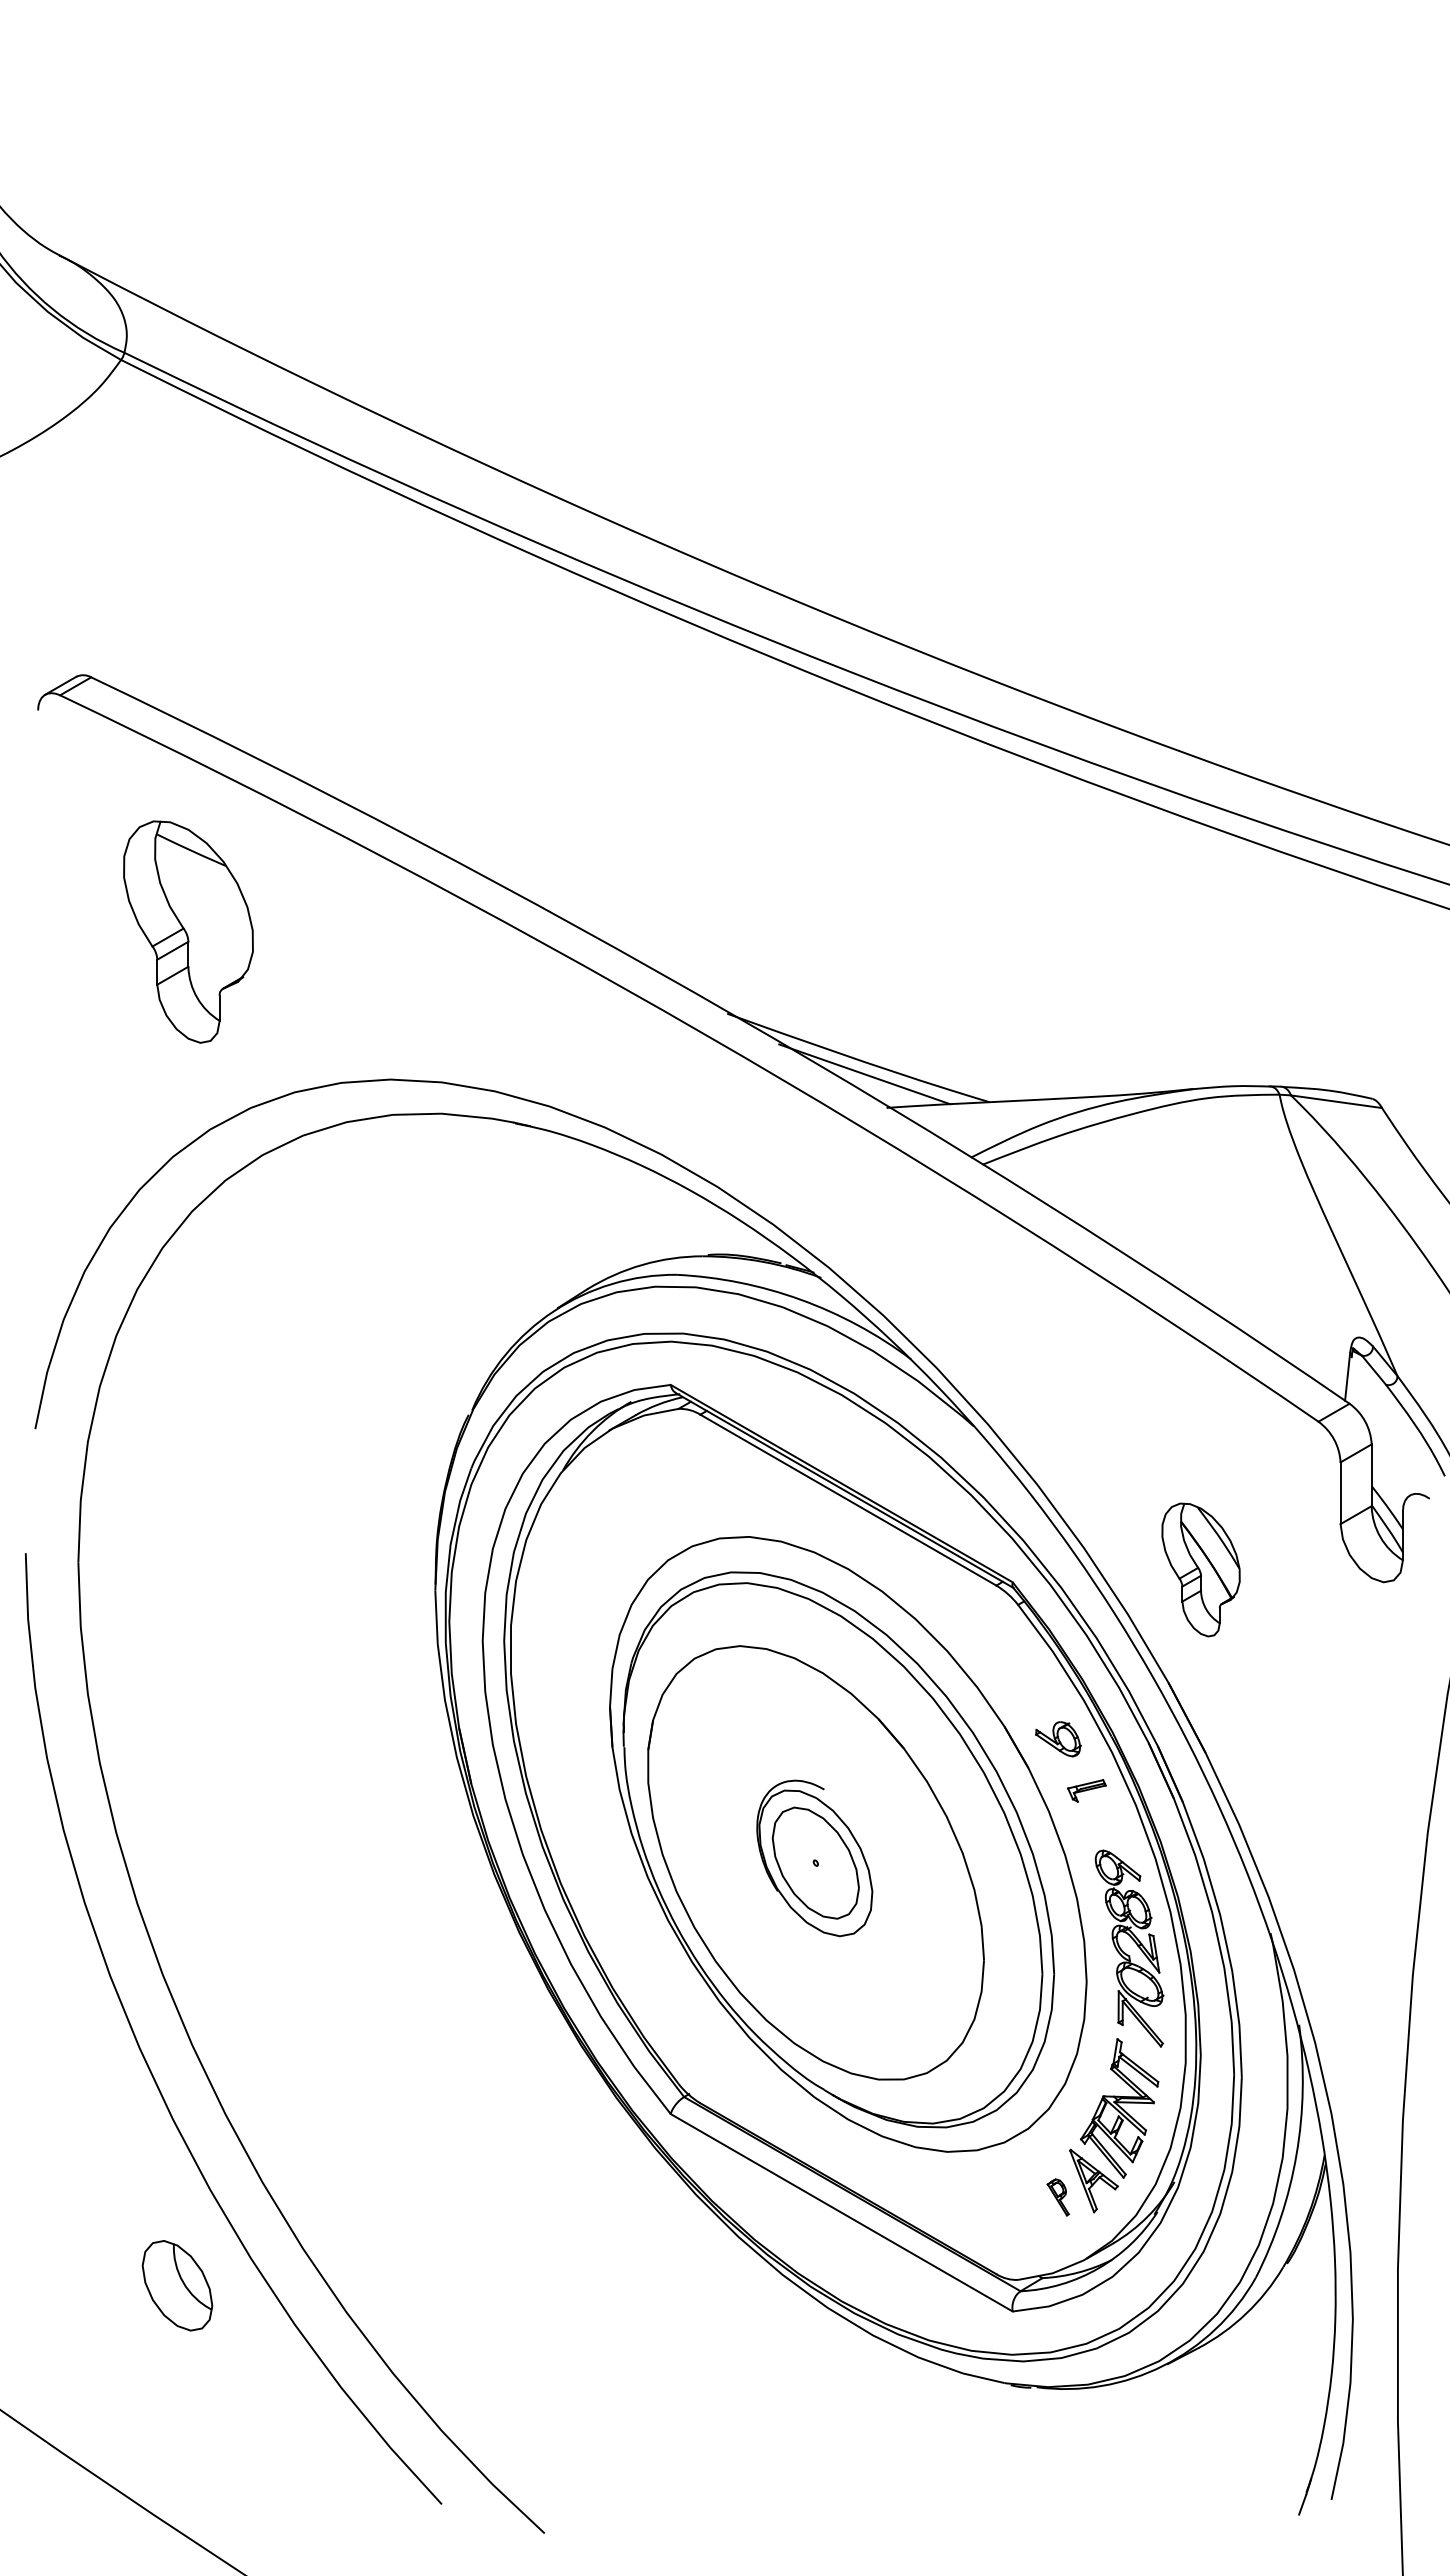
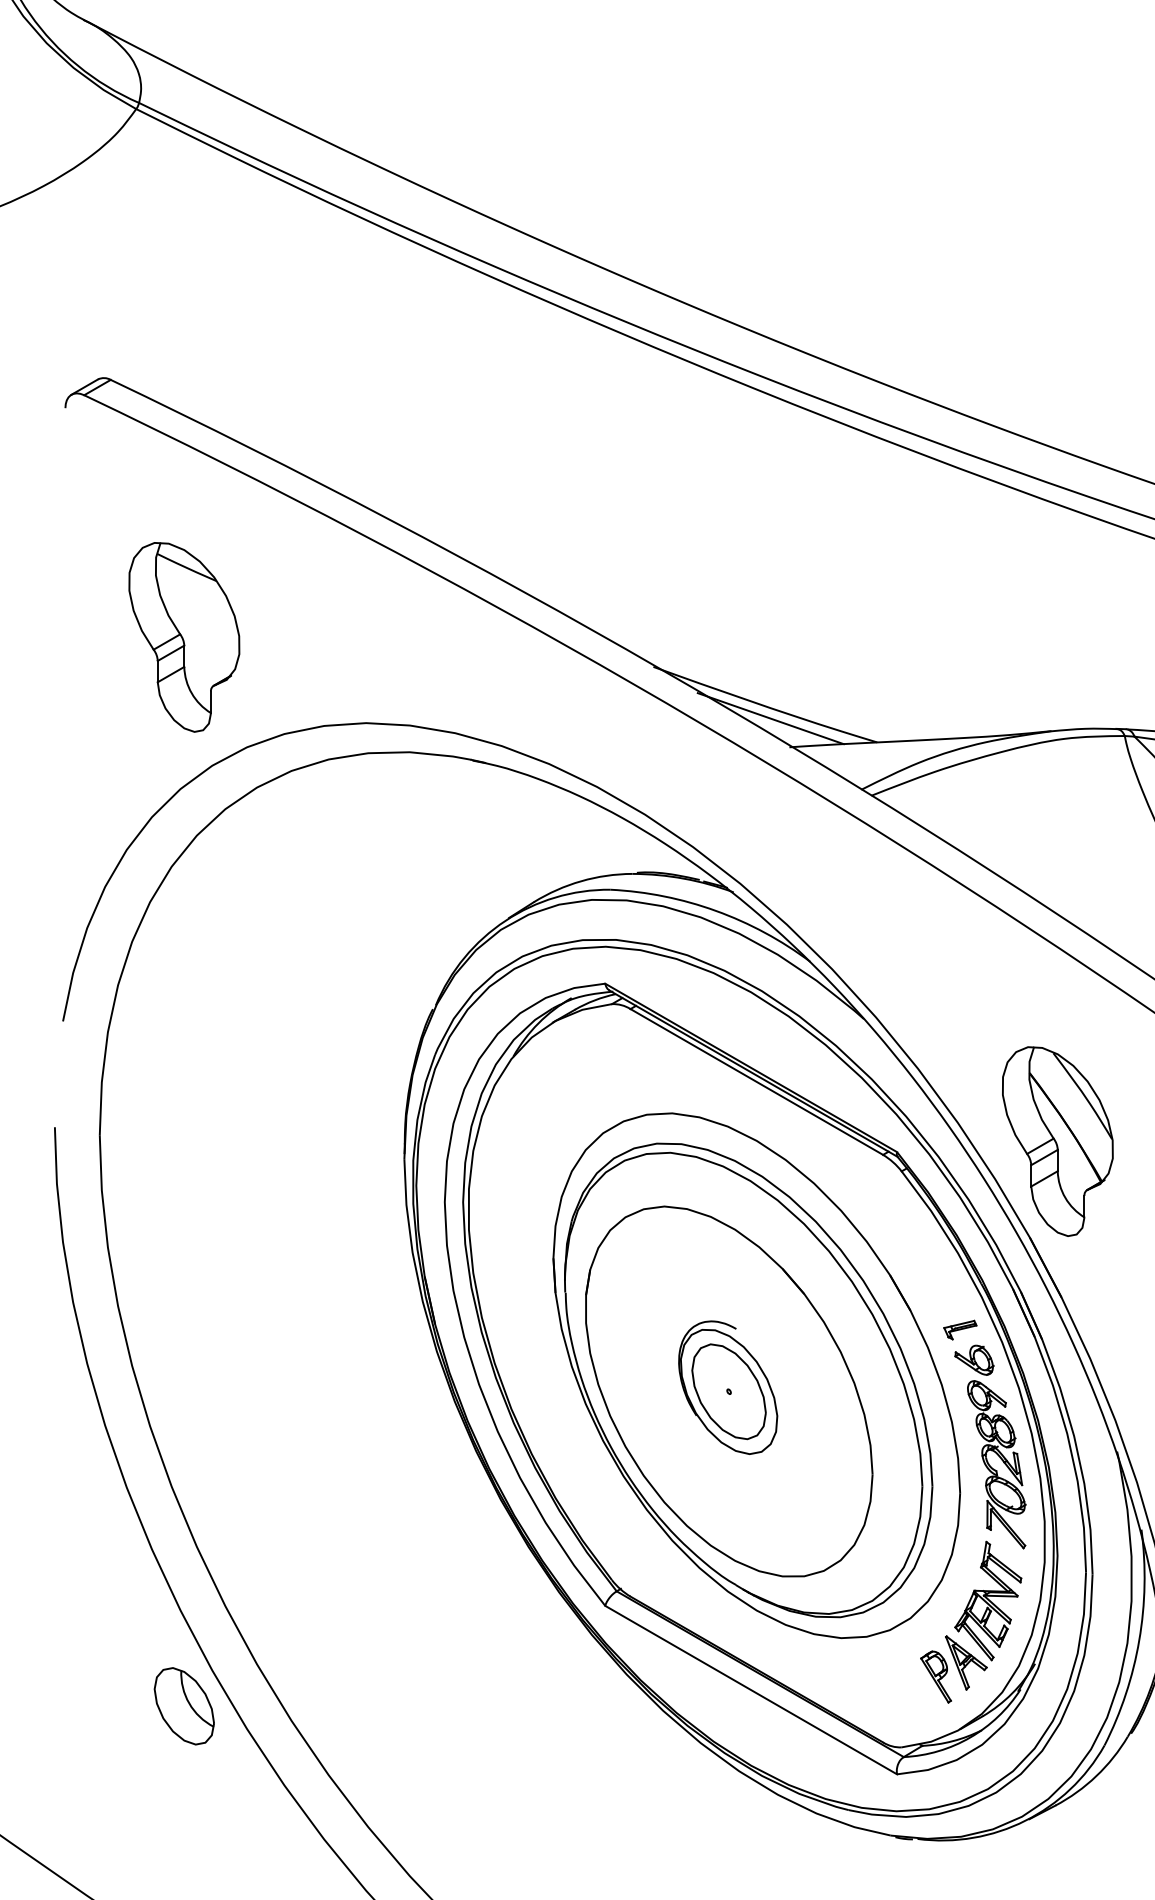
part: (188, 931) -> (184, 636), moved
part: (1200, 1569) -> (1057, 1141), size x1.67
part: (1058, 1739) -> (974, 1360), moved
part: (1057, 2197) -> (935, 1677), size x1.67
part: (177, 2285) -> (184, 1706), moved

